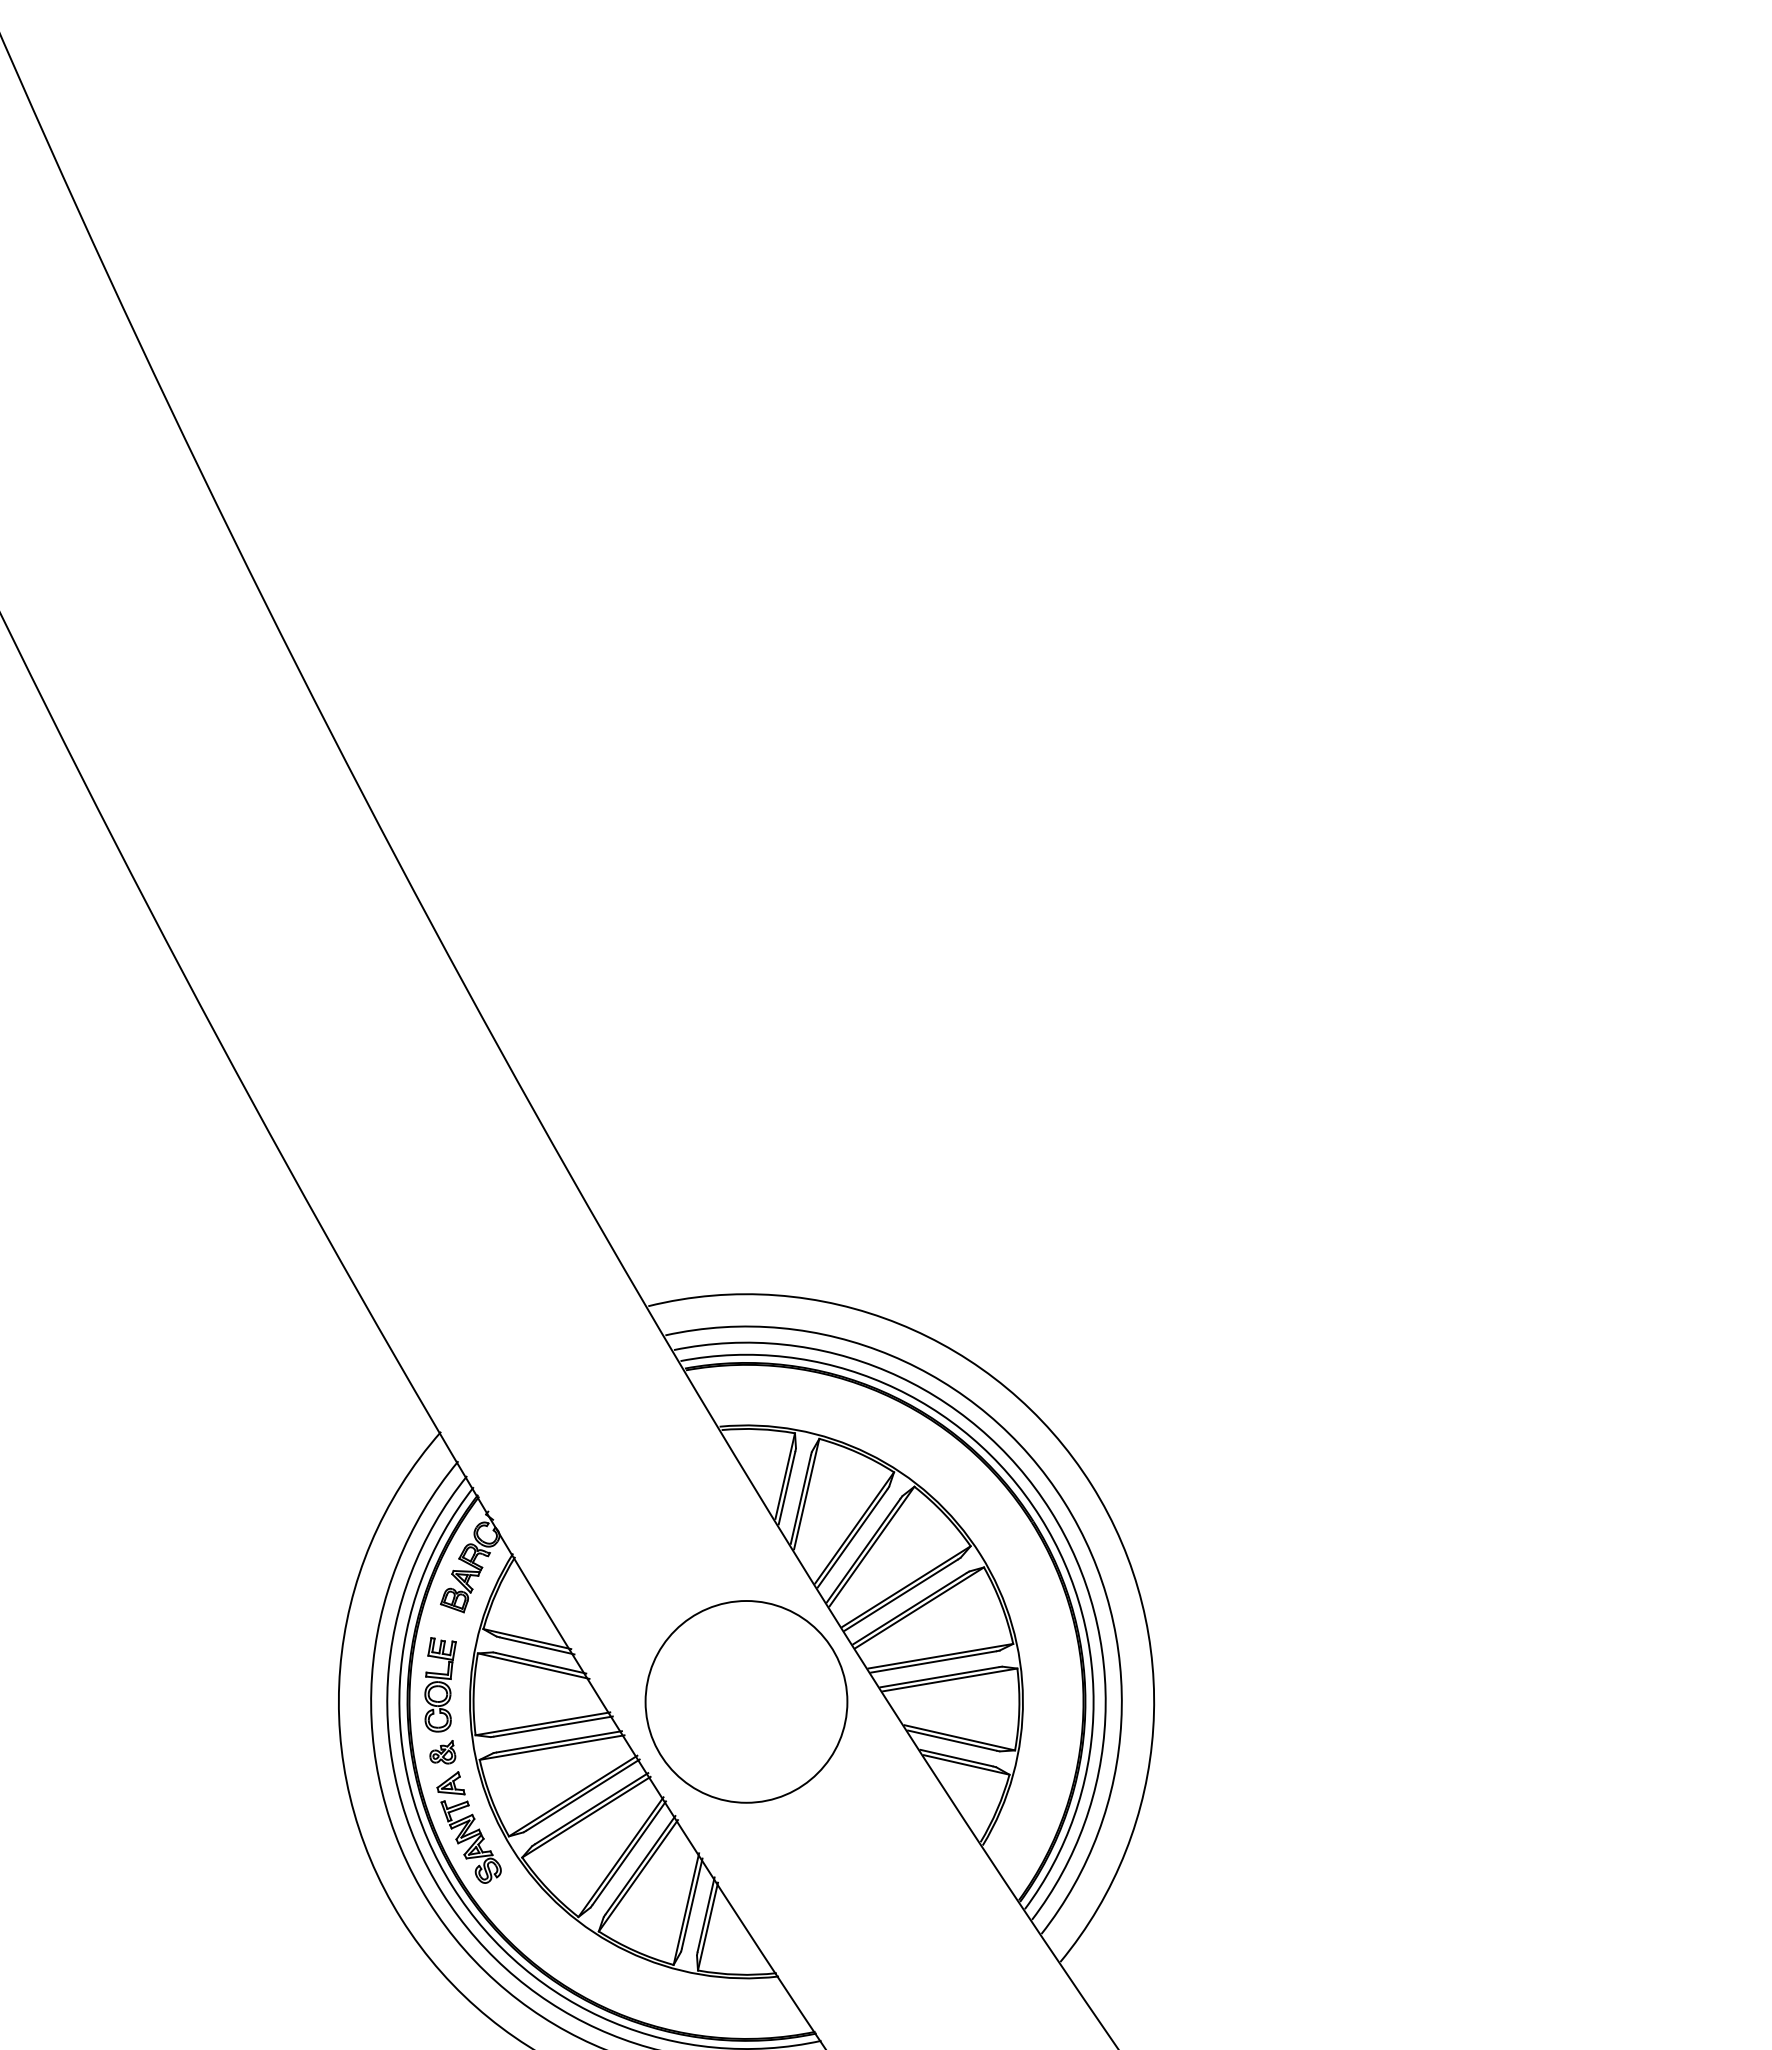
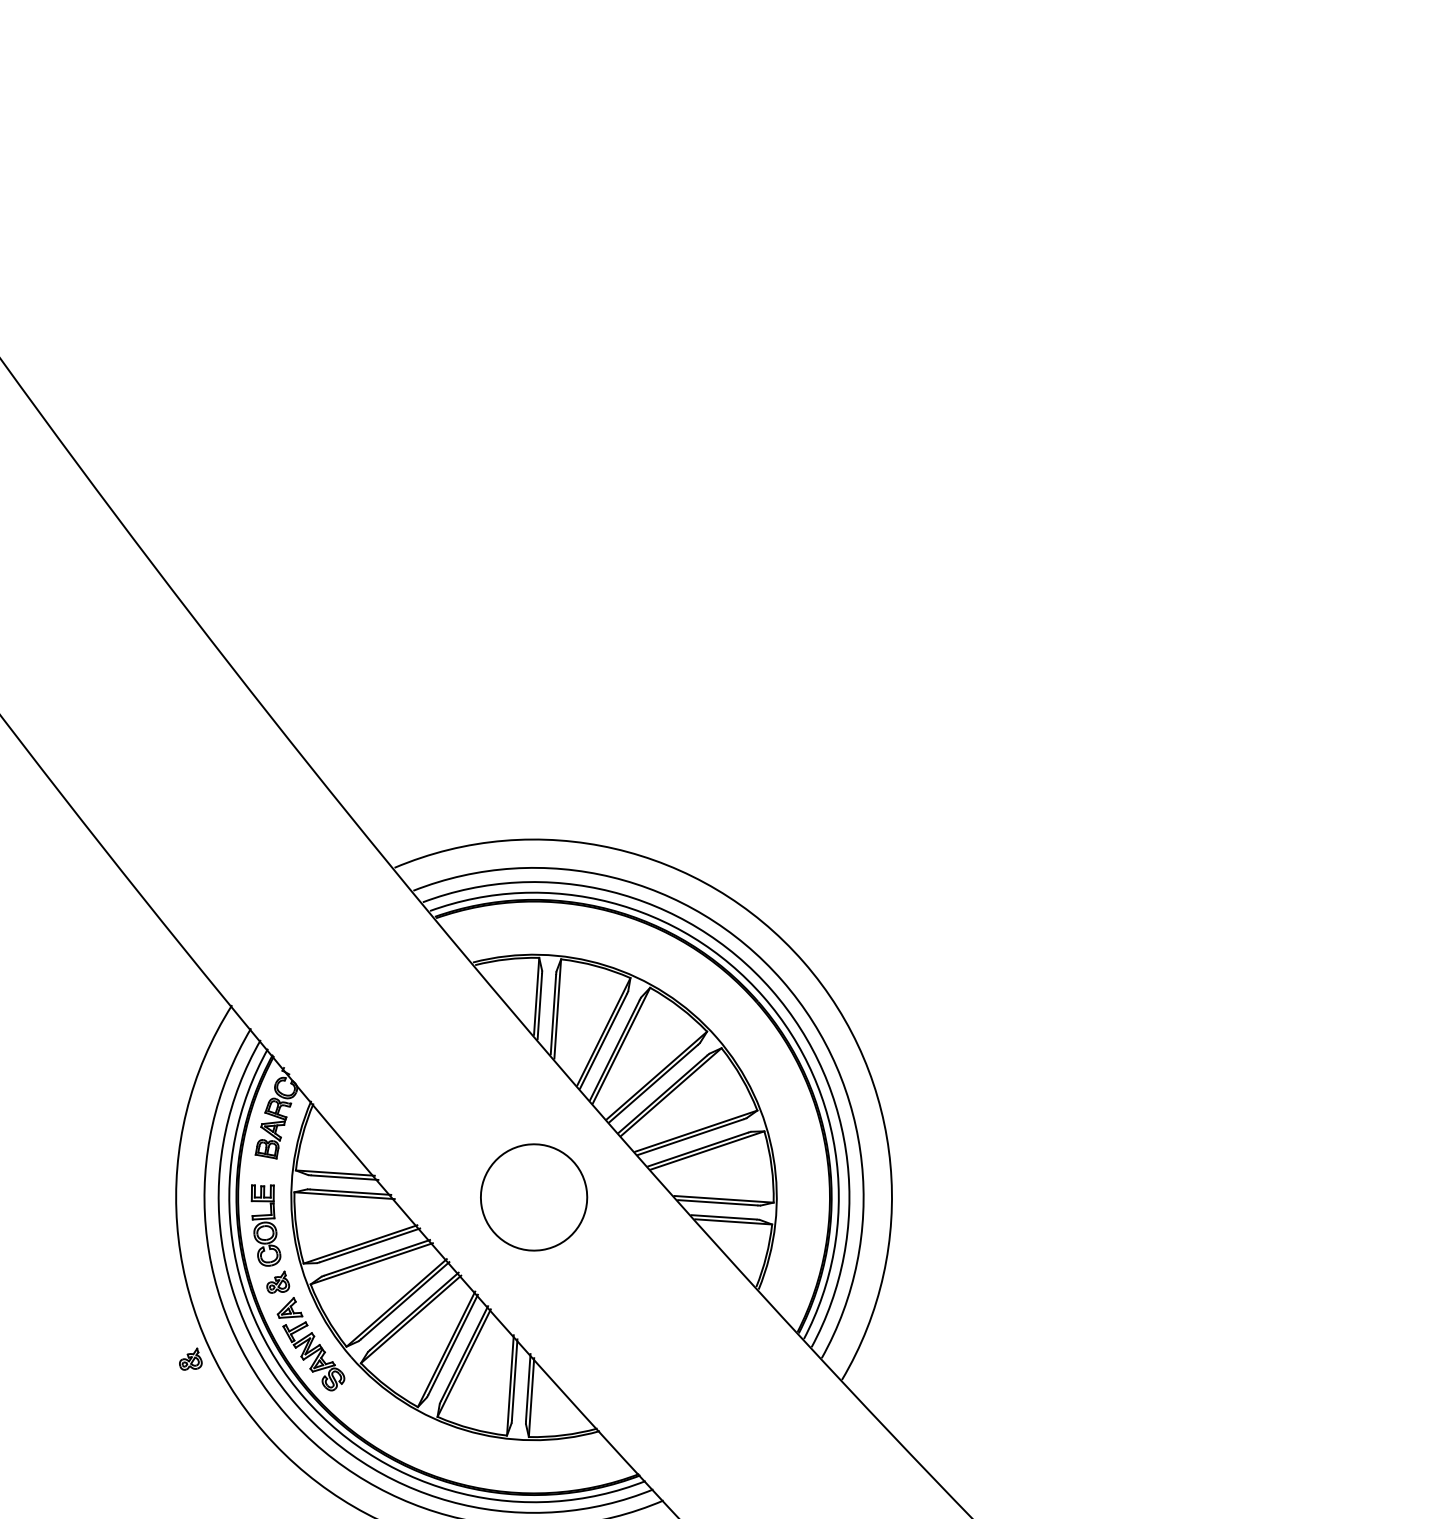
circle: (746, 1701) -> (534, 1197), size x0.6
part: (330, 1823) -> (190, 1360), added

